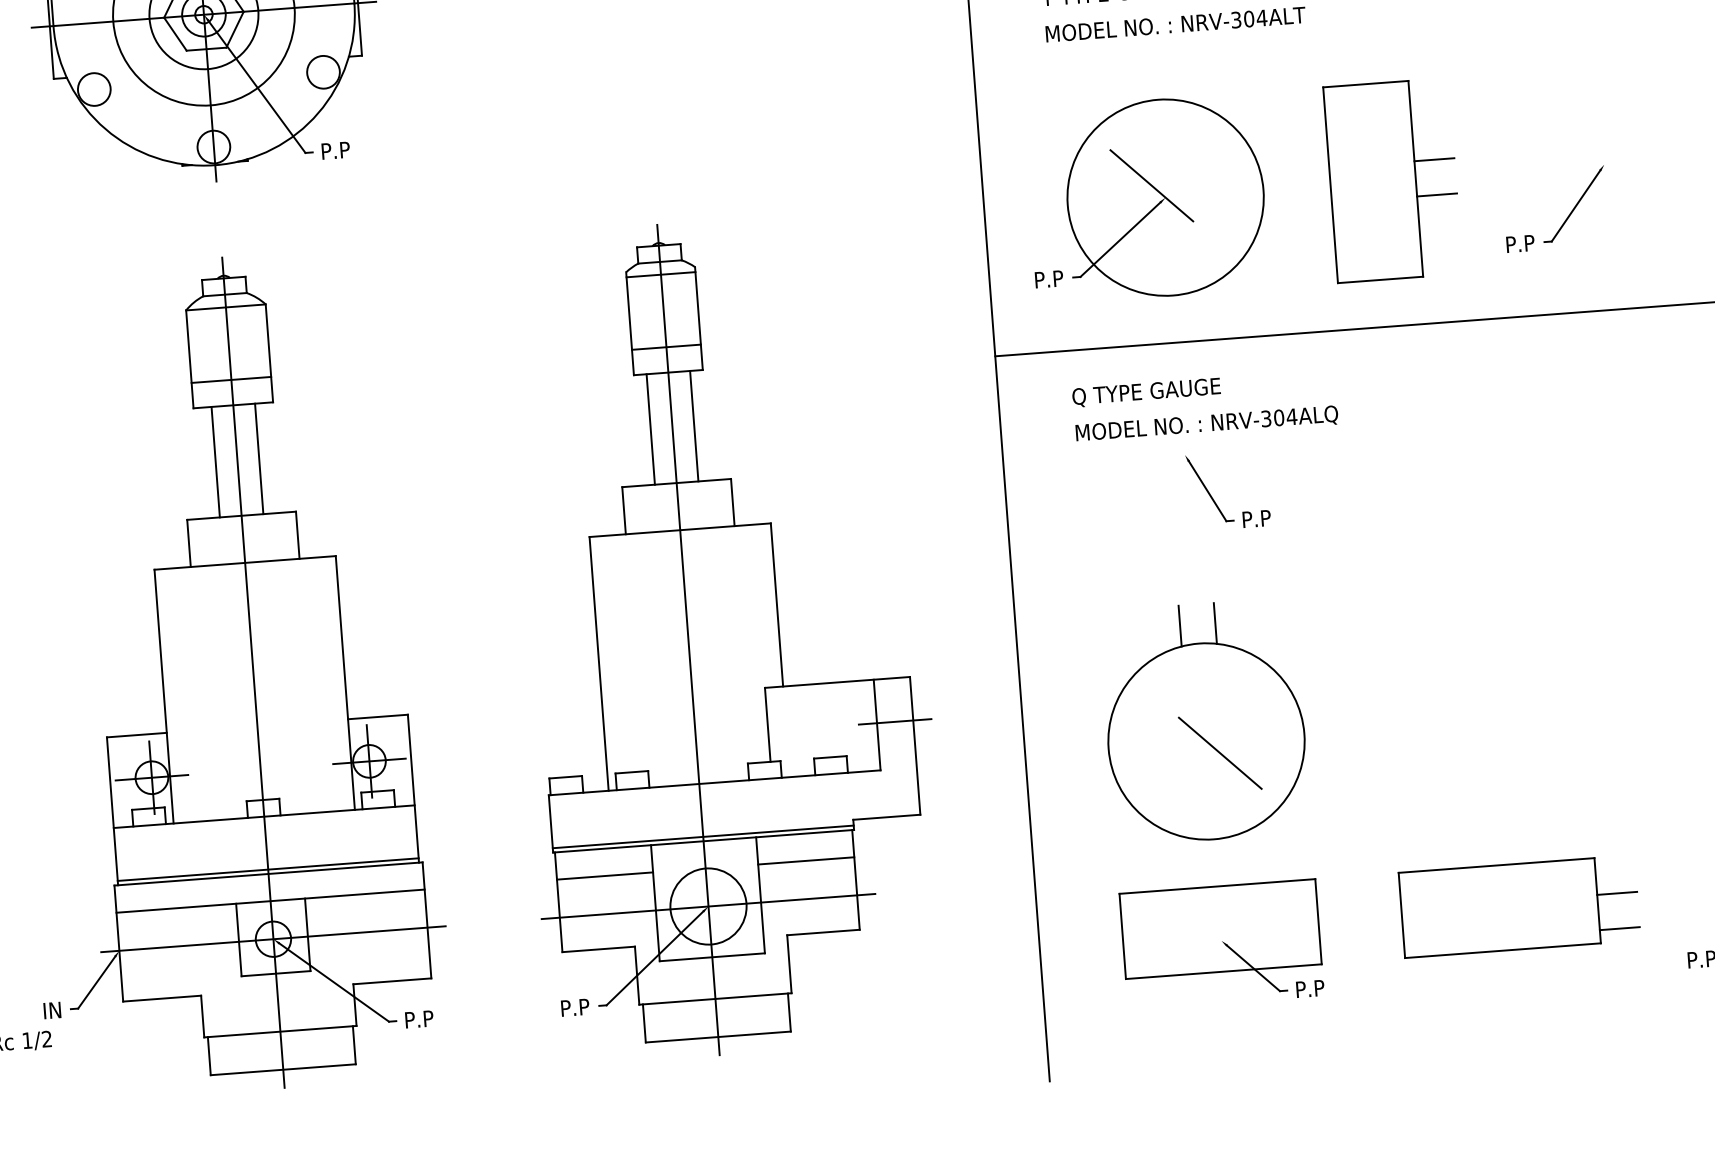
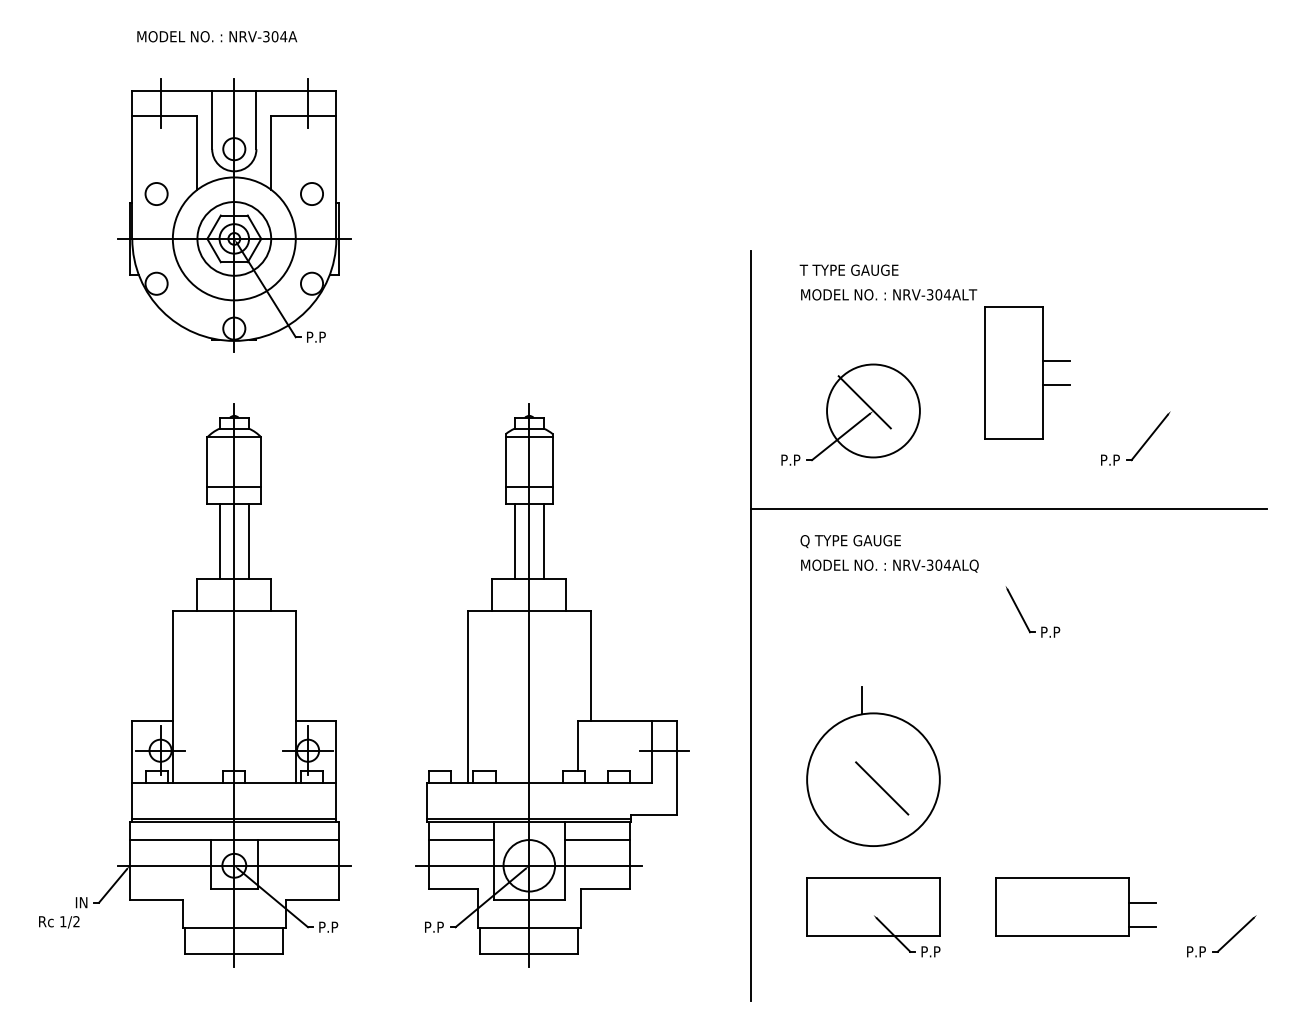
part: (1392, 179) -> (1027, 372), moved
circle: (1165, 196) -> (873, 410), size x0.7
part: (1213, 497) -> (1022, 615), moved
line: (1215, 623) -> (885, 700), removed

